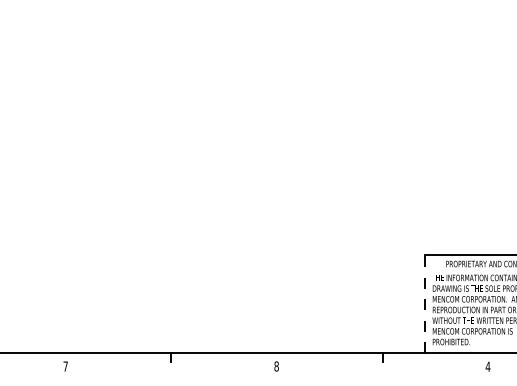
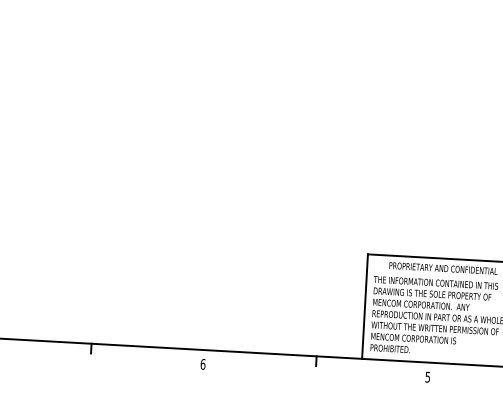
line: (425, 303) -> (365, 306), dashed -> solid
text: (276, 366) -> (202, 364), 8 -> 6
text: (487, 366) -> (427, 376), 4 -> 5

